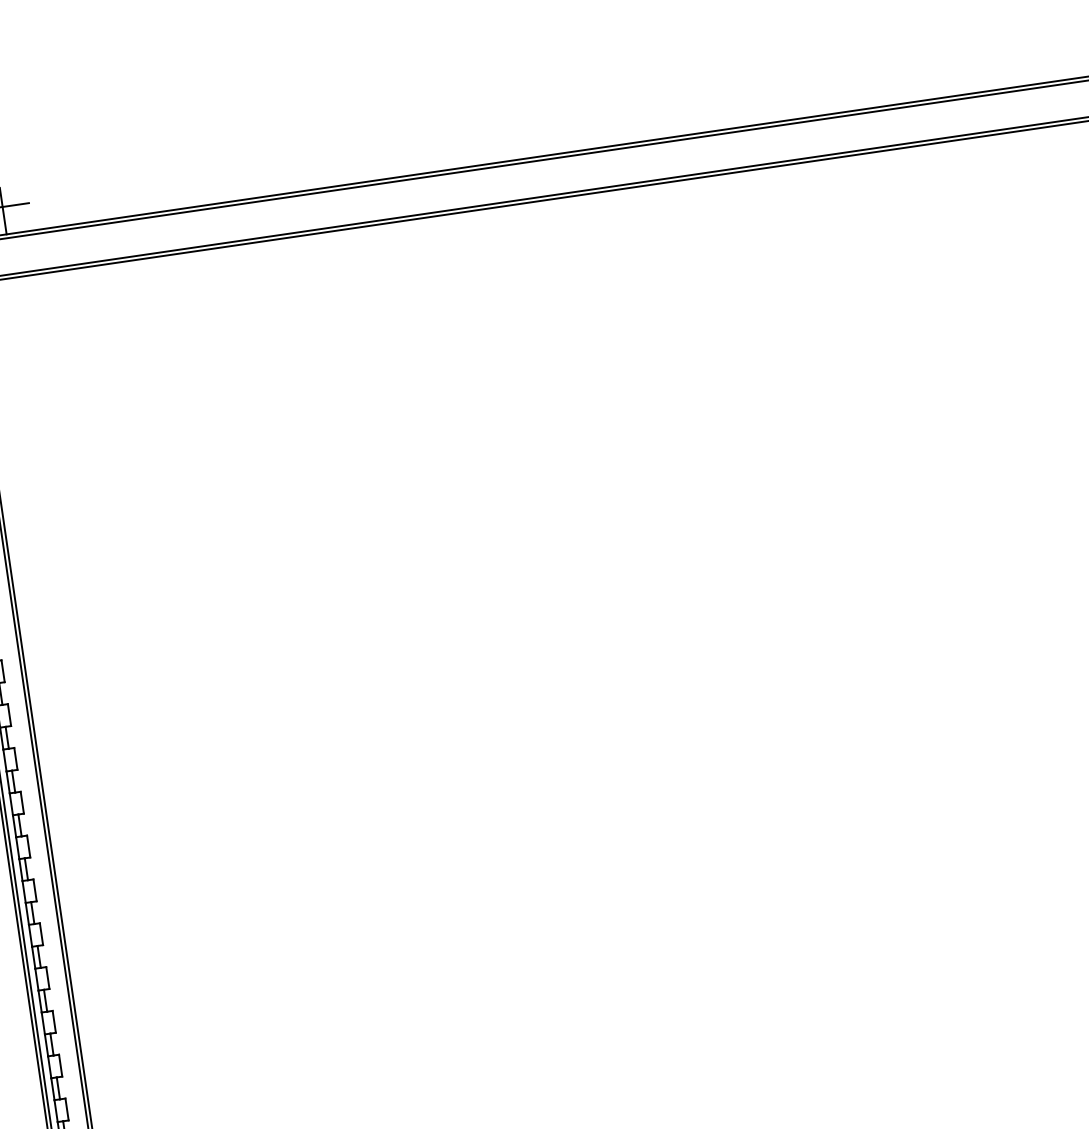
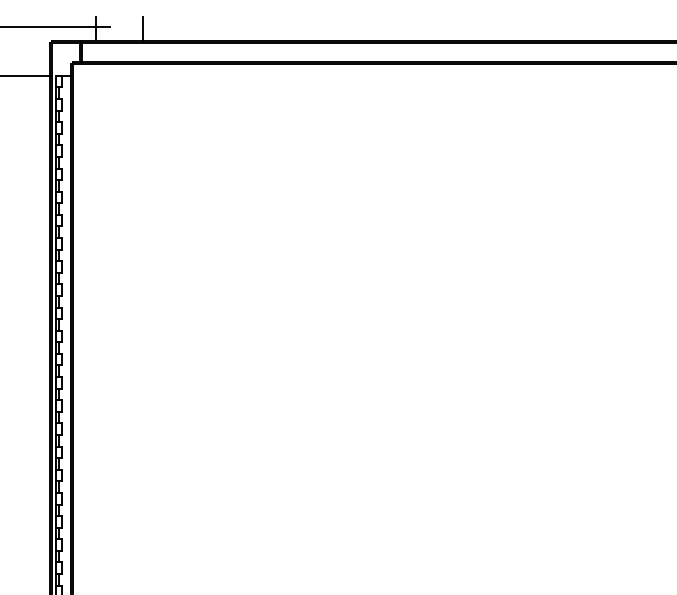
line: (90, 197) -> (142, 28), added

